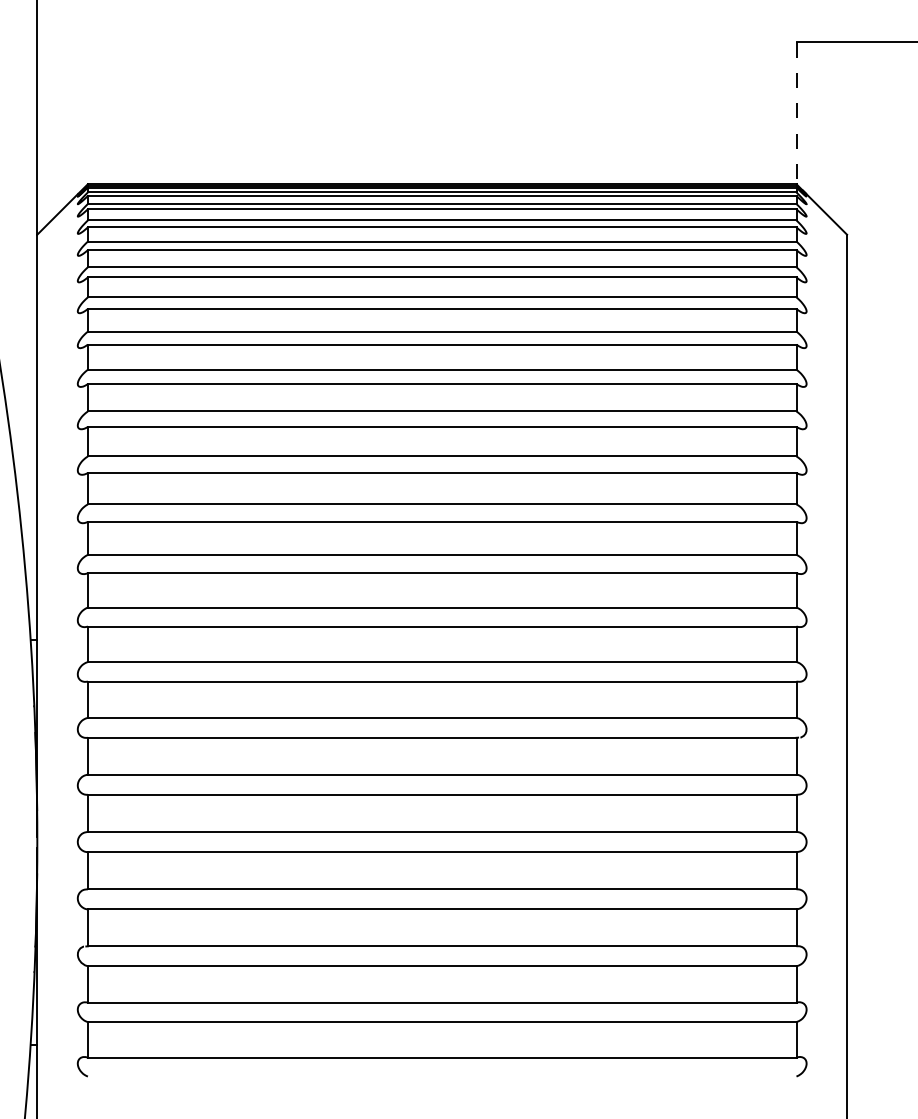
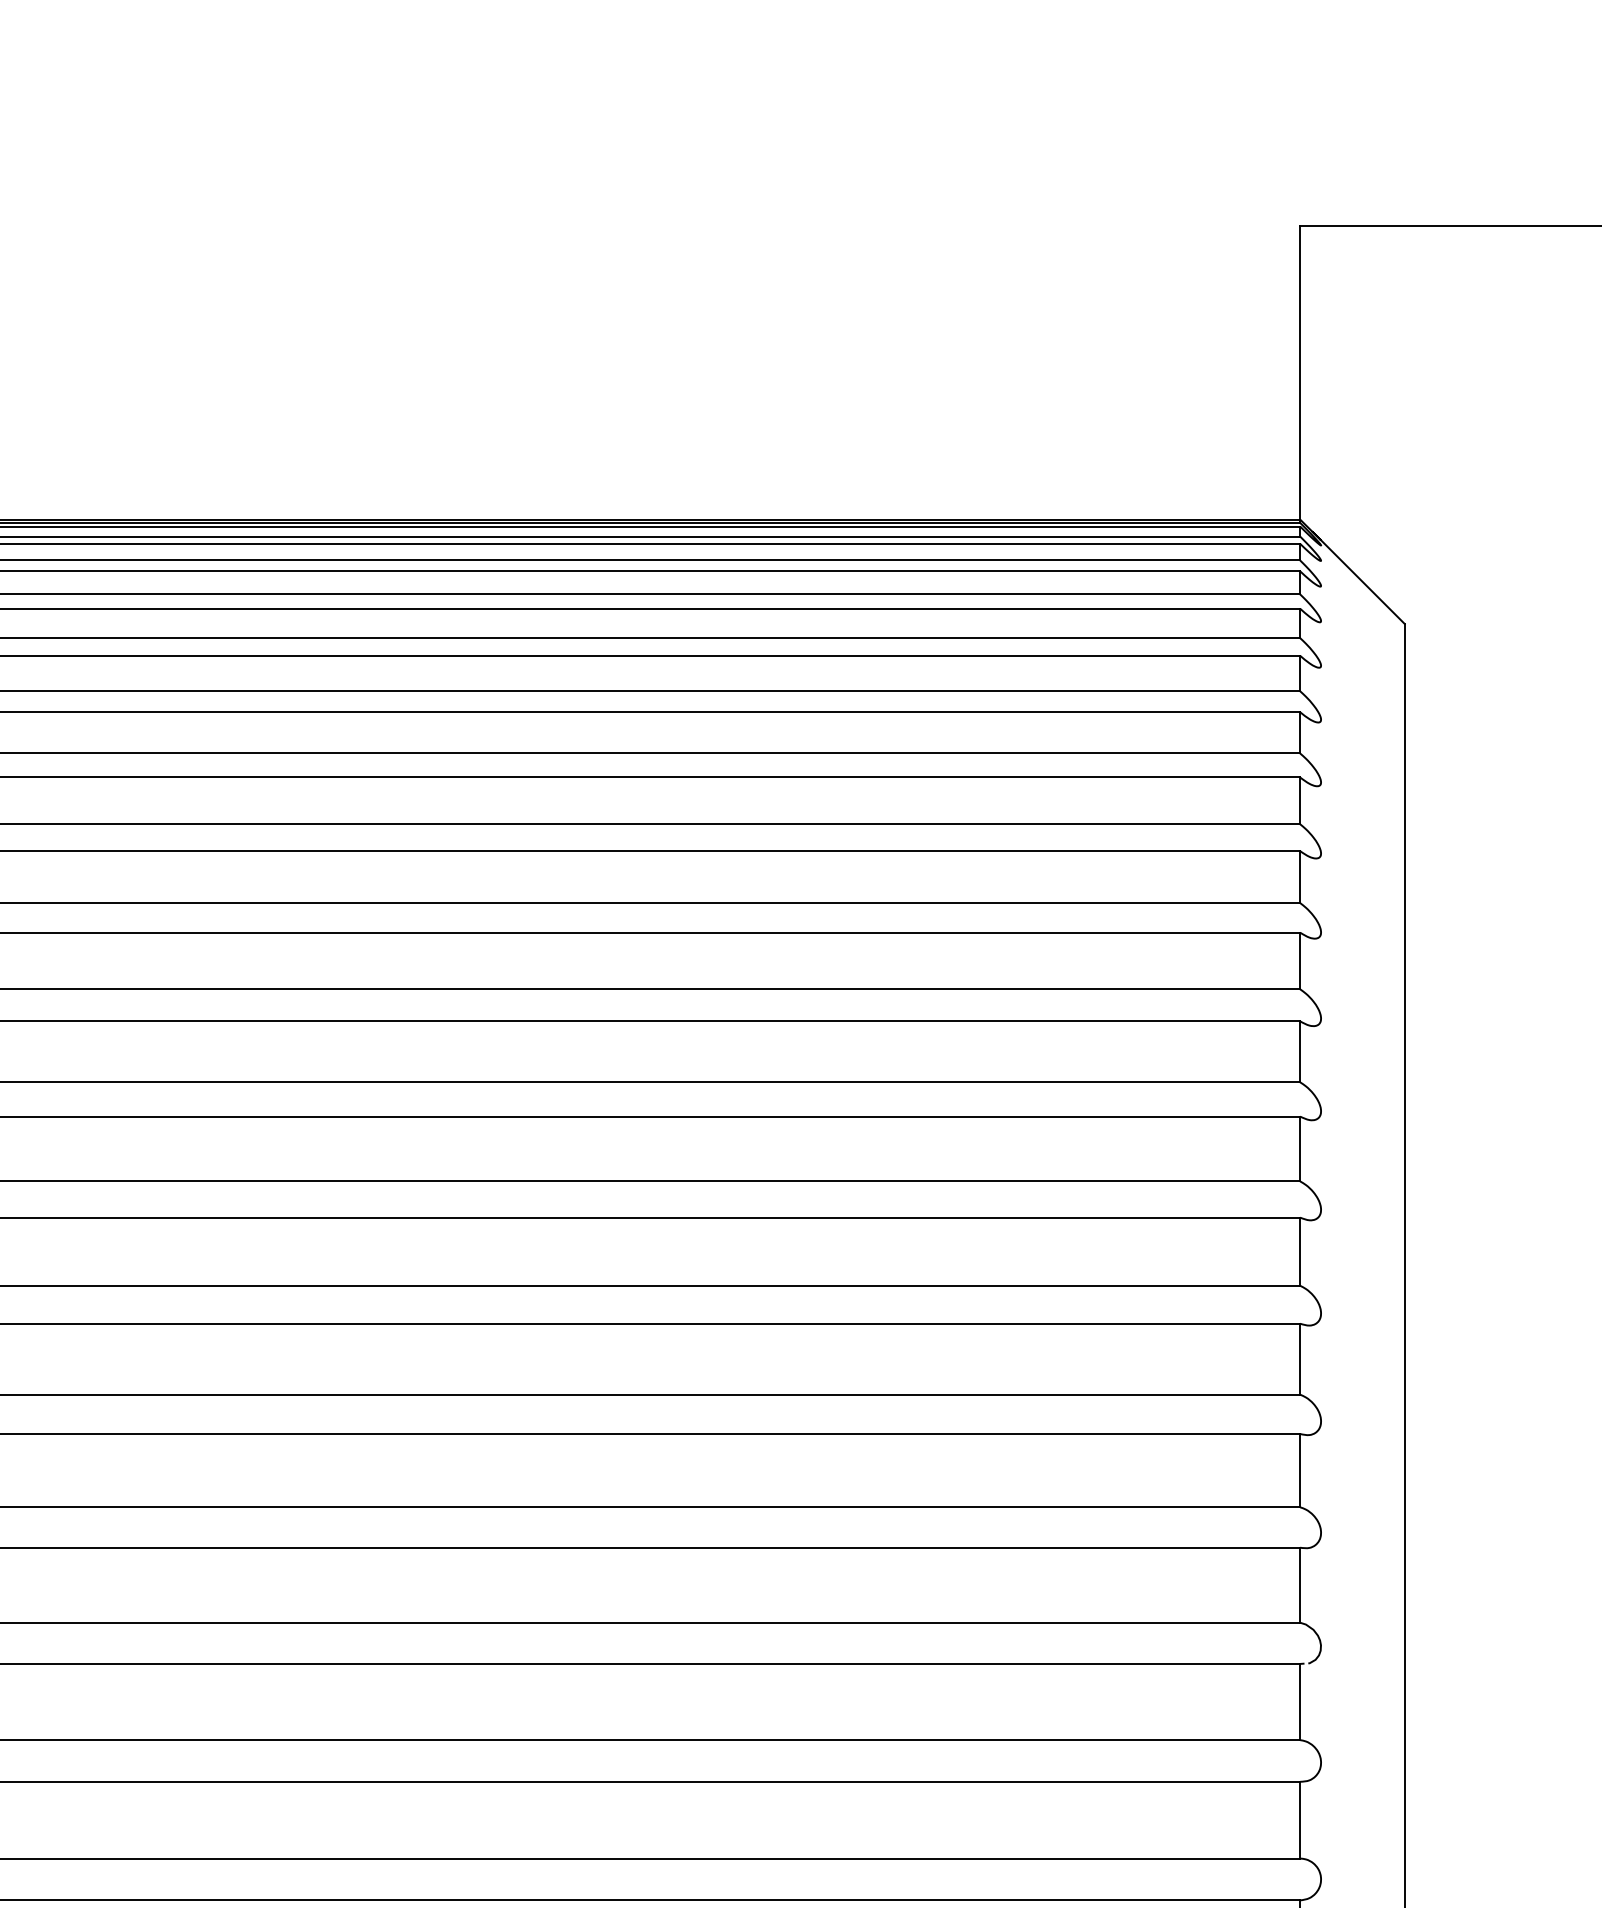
line: (796, 113) -> (1300, 373), dashed -> solid

